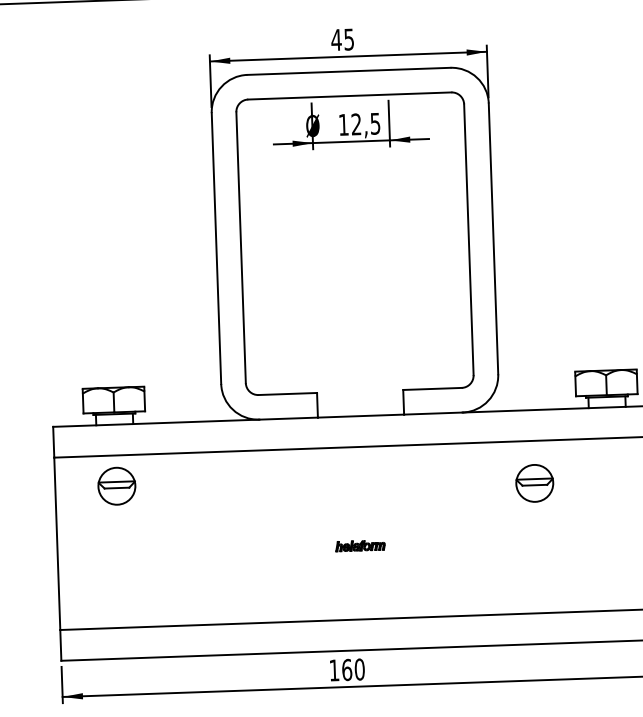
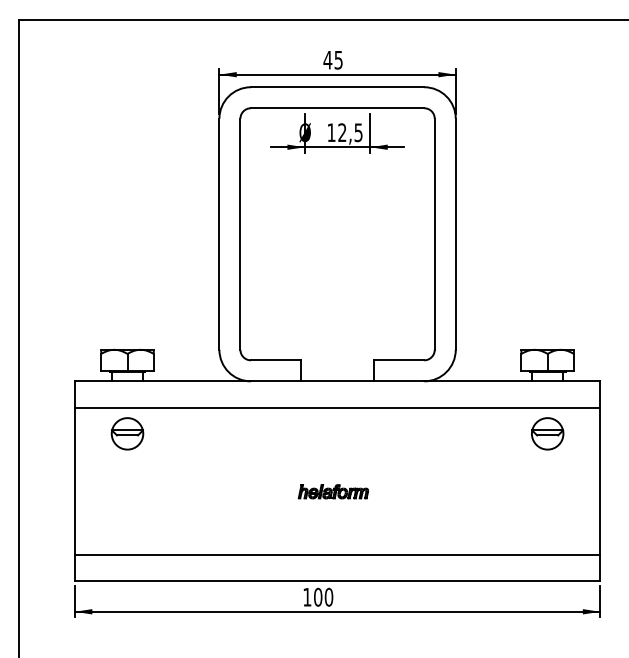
part: (534, 482) -> (547, 433), moved
part: (359, 545) -> (332, 491), size x1.67
text: (347, 669) -> (318, 596), 160 -> 100

